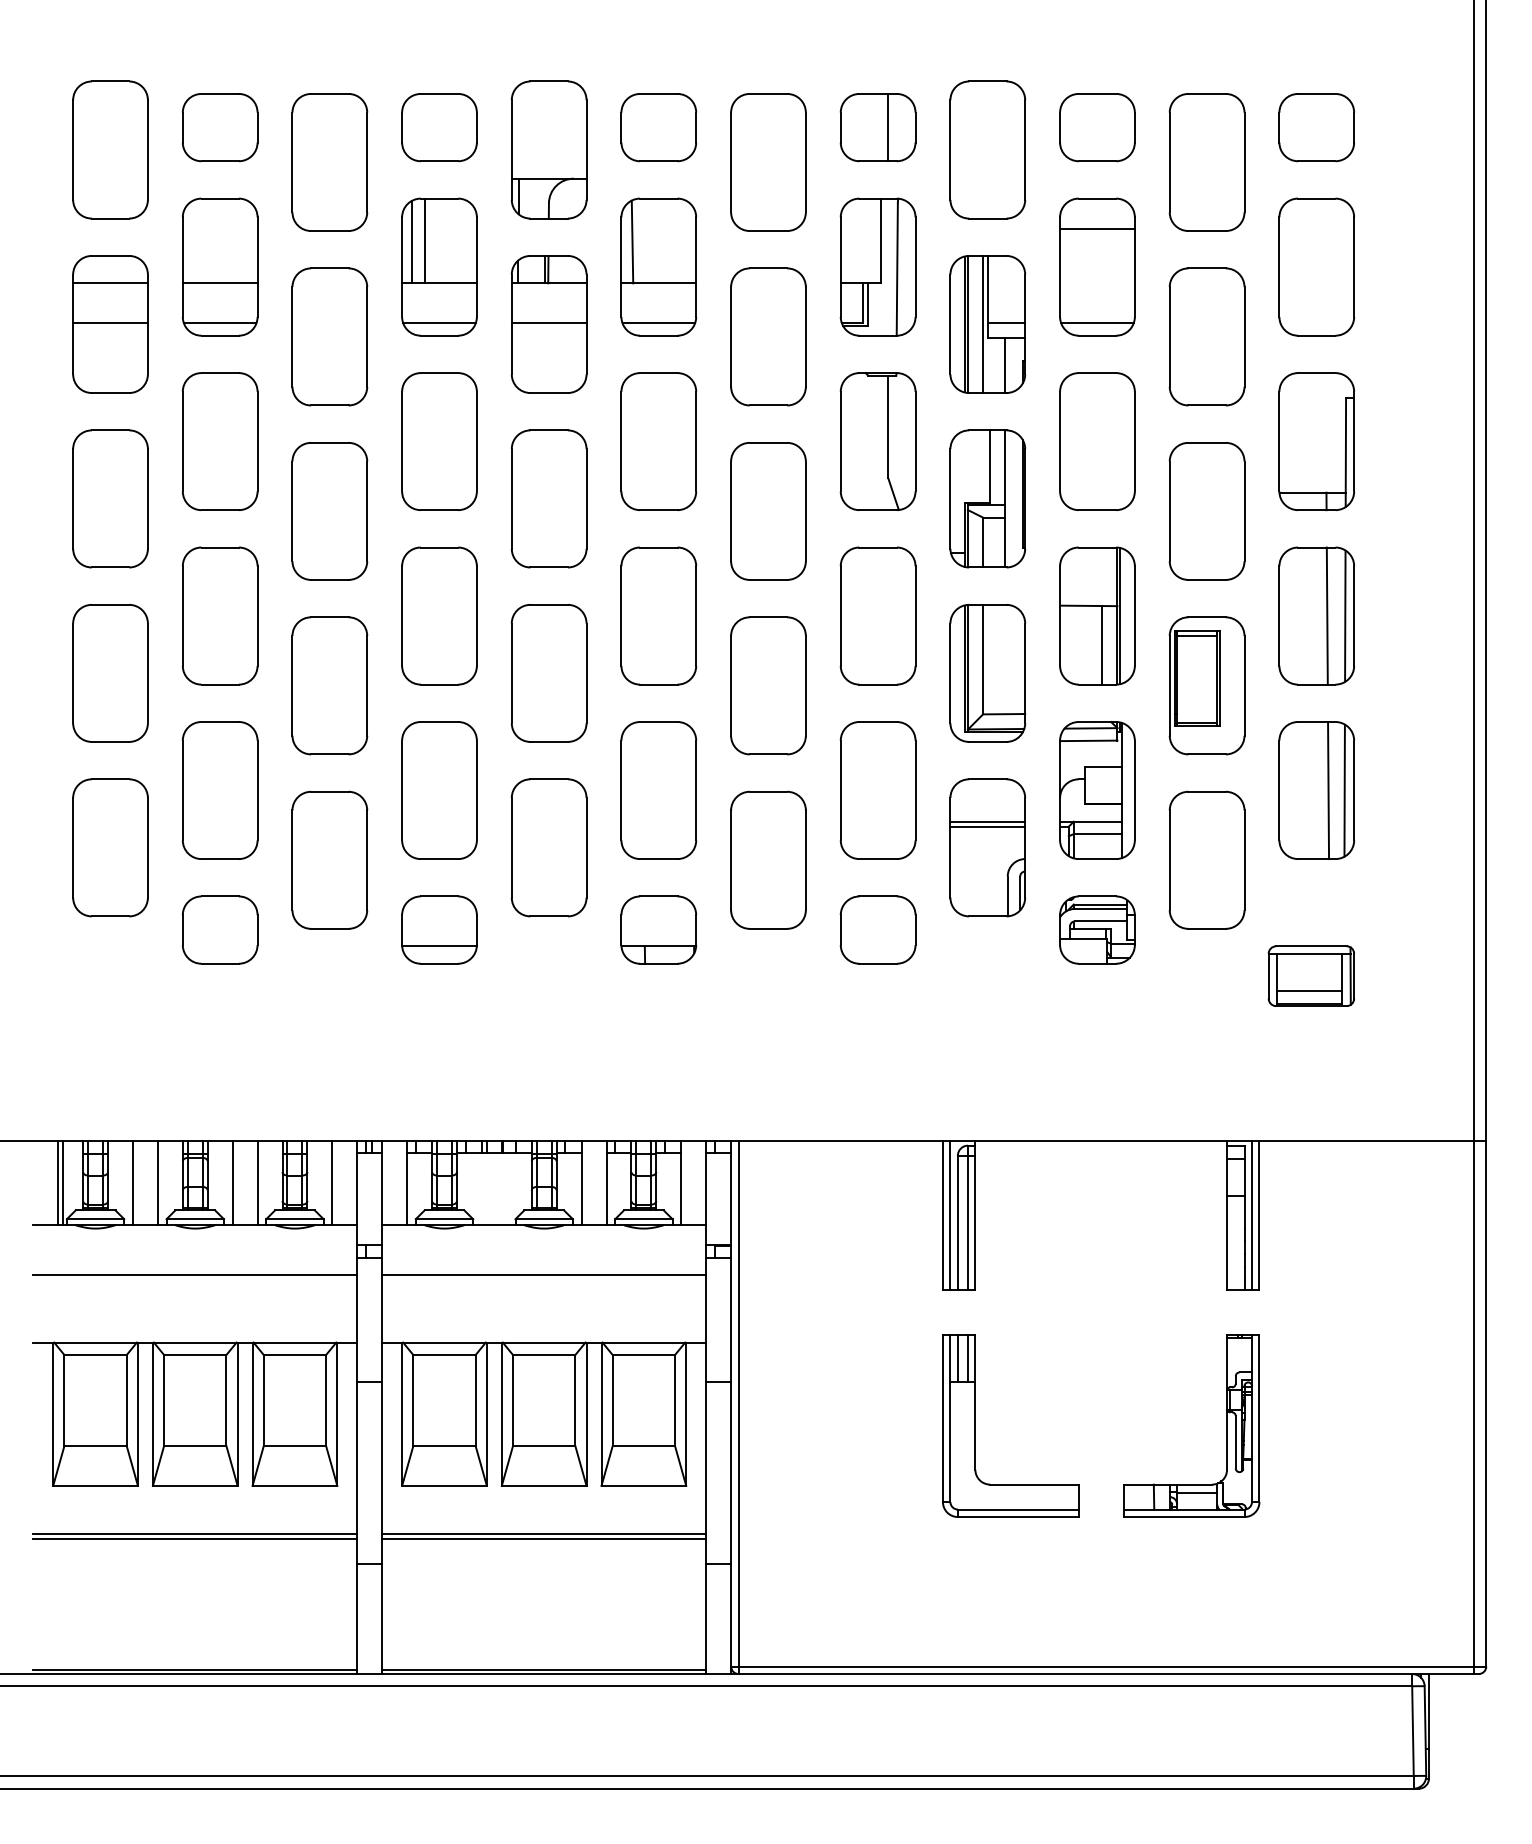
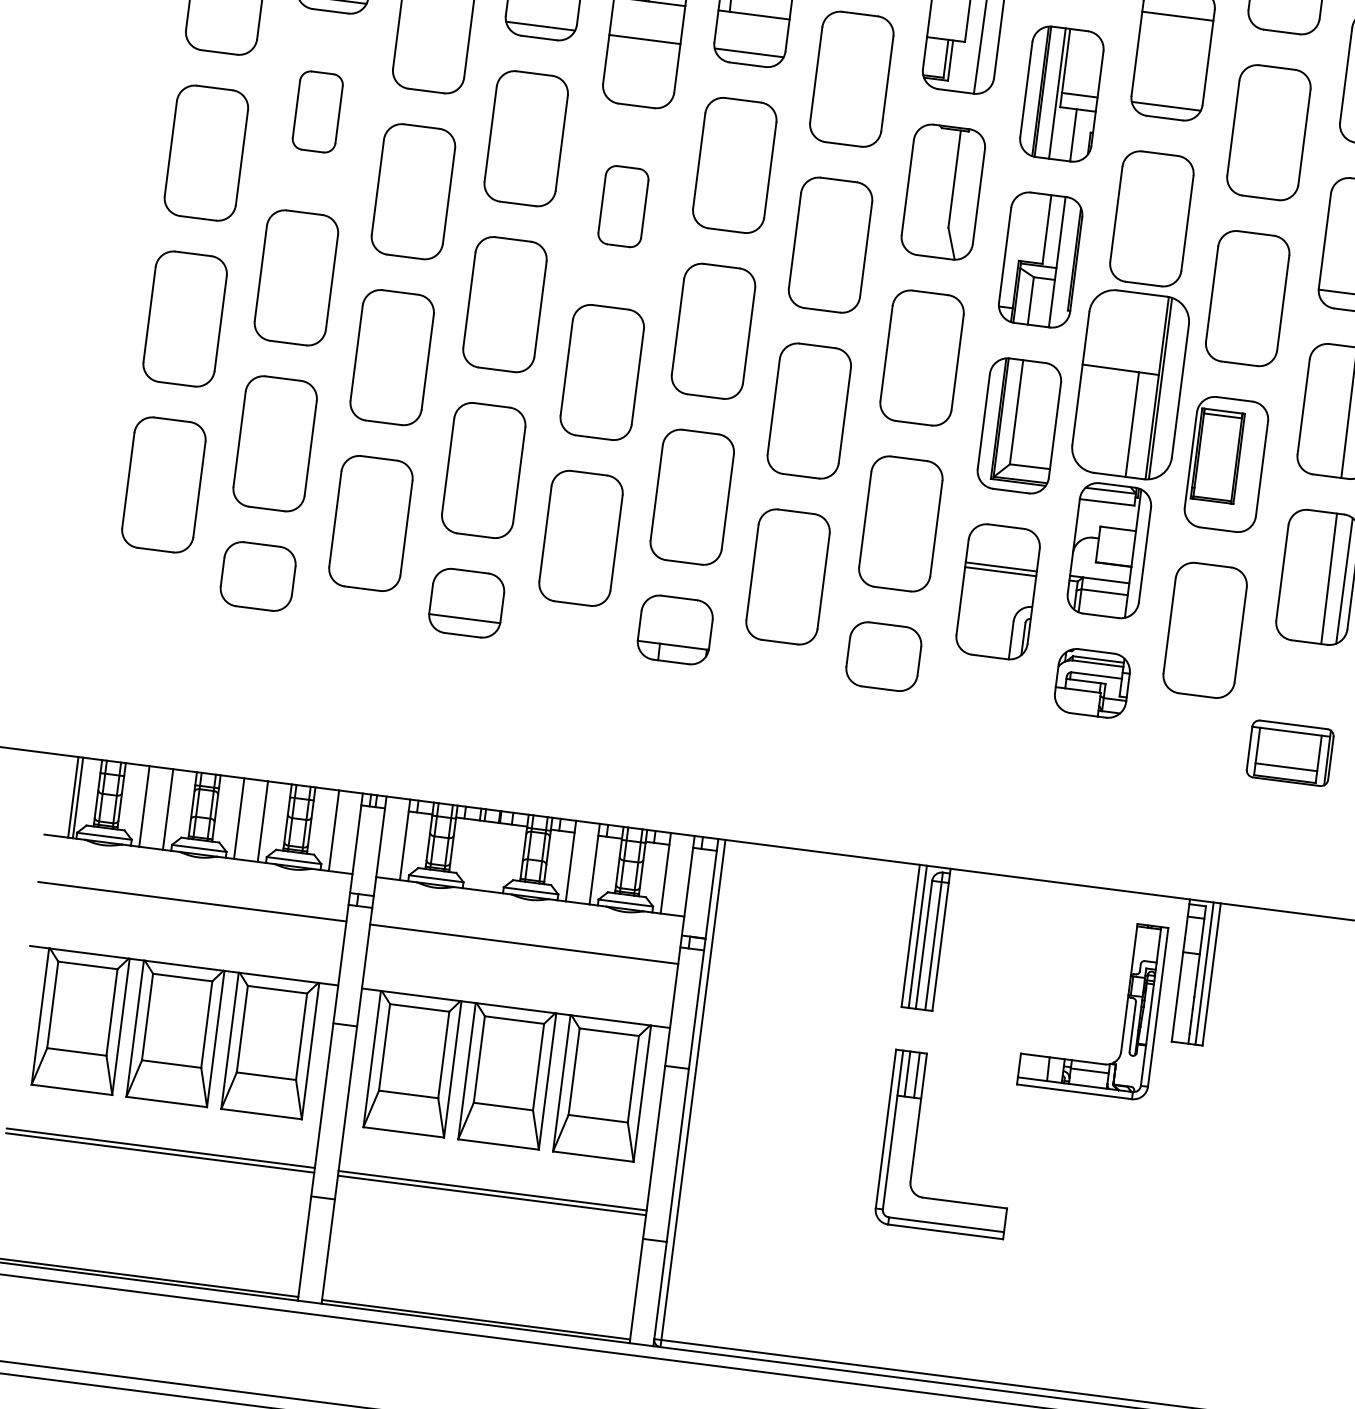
part: (220, 441) -> (317, 111), size x0.6
part: (548, 498) -> (622, 206), size x0.6
part: (1097, 615) -> (1130, 384), size x1.4
part: (1226, 1425) -> (1125, 1009), moved

